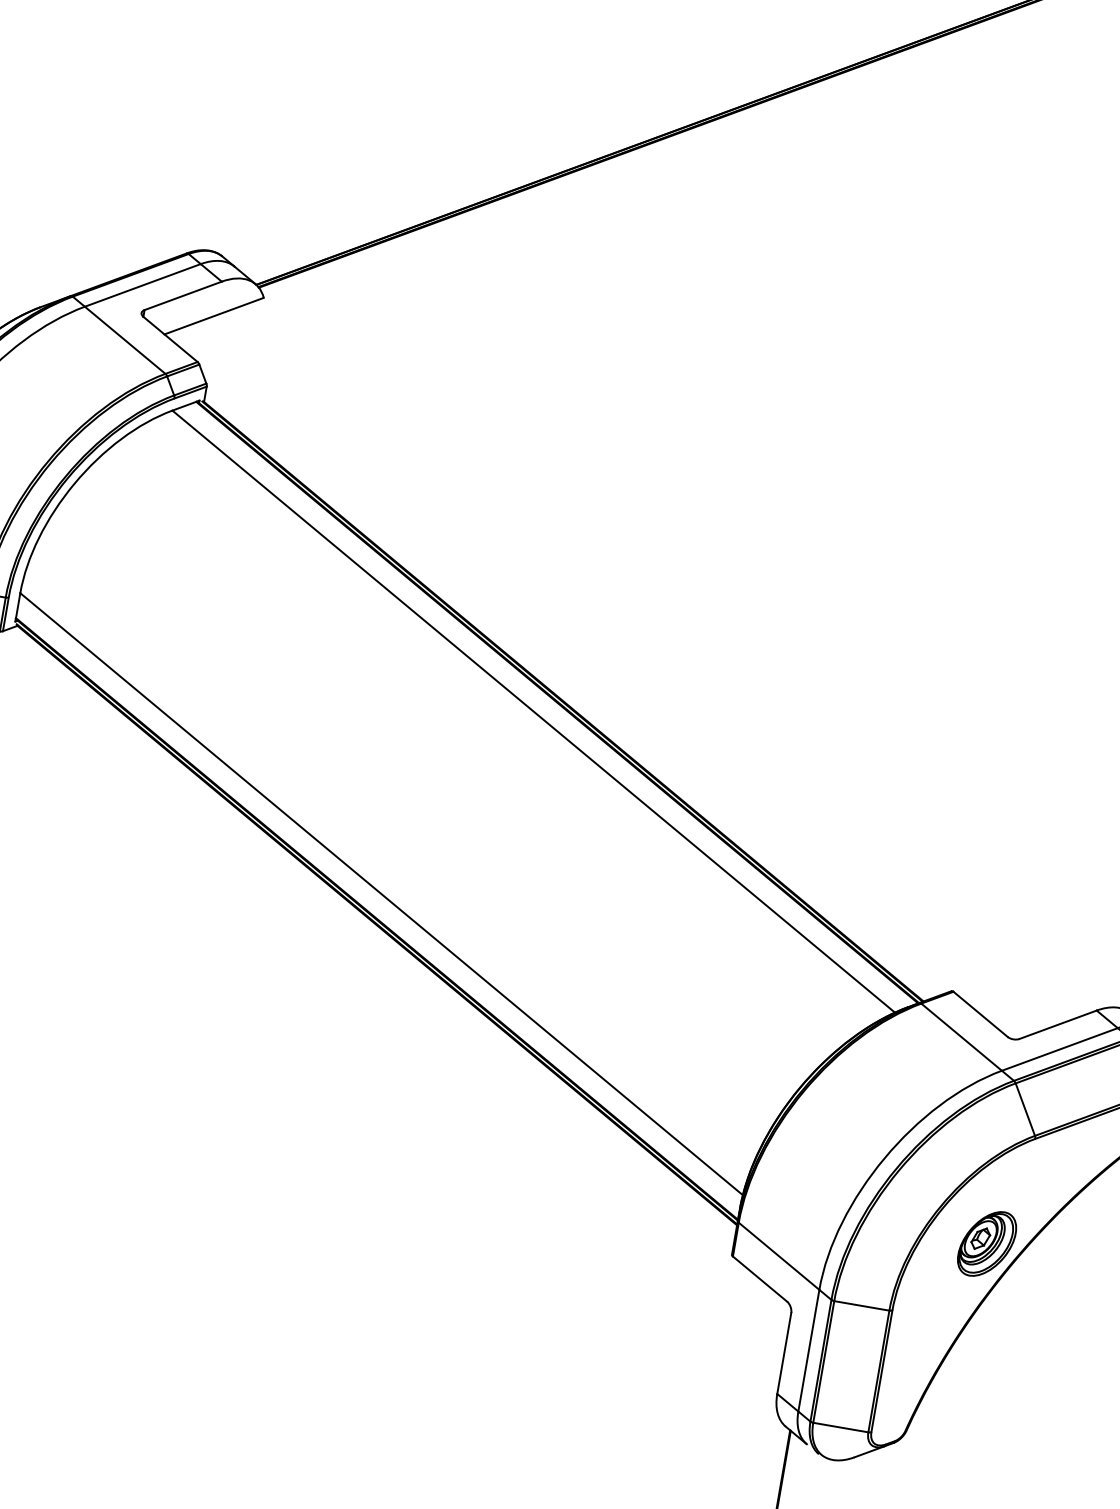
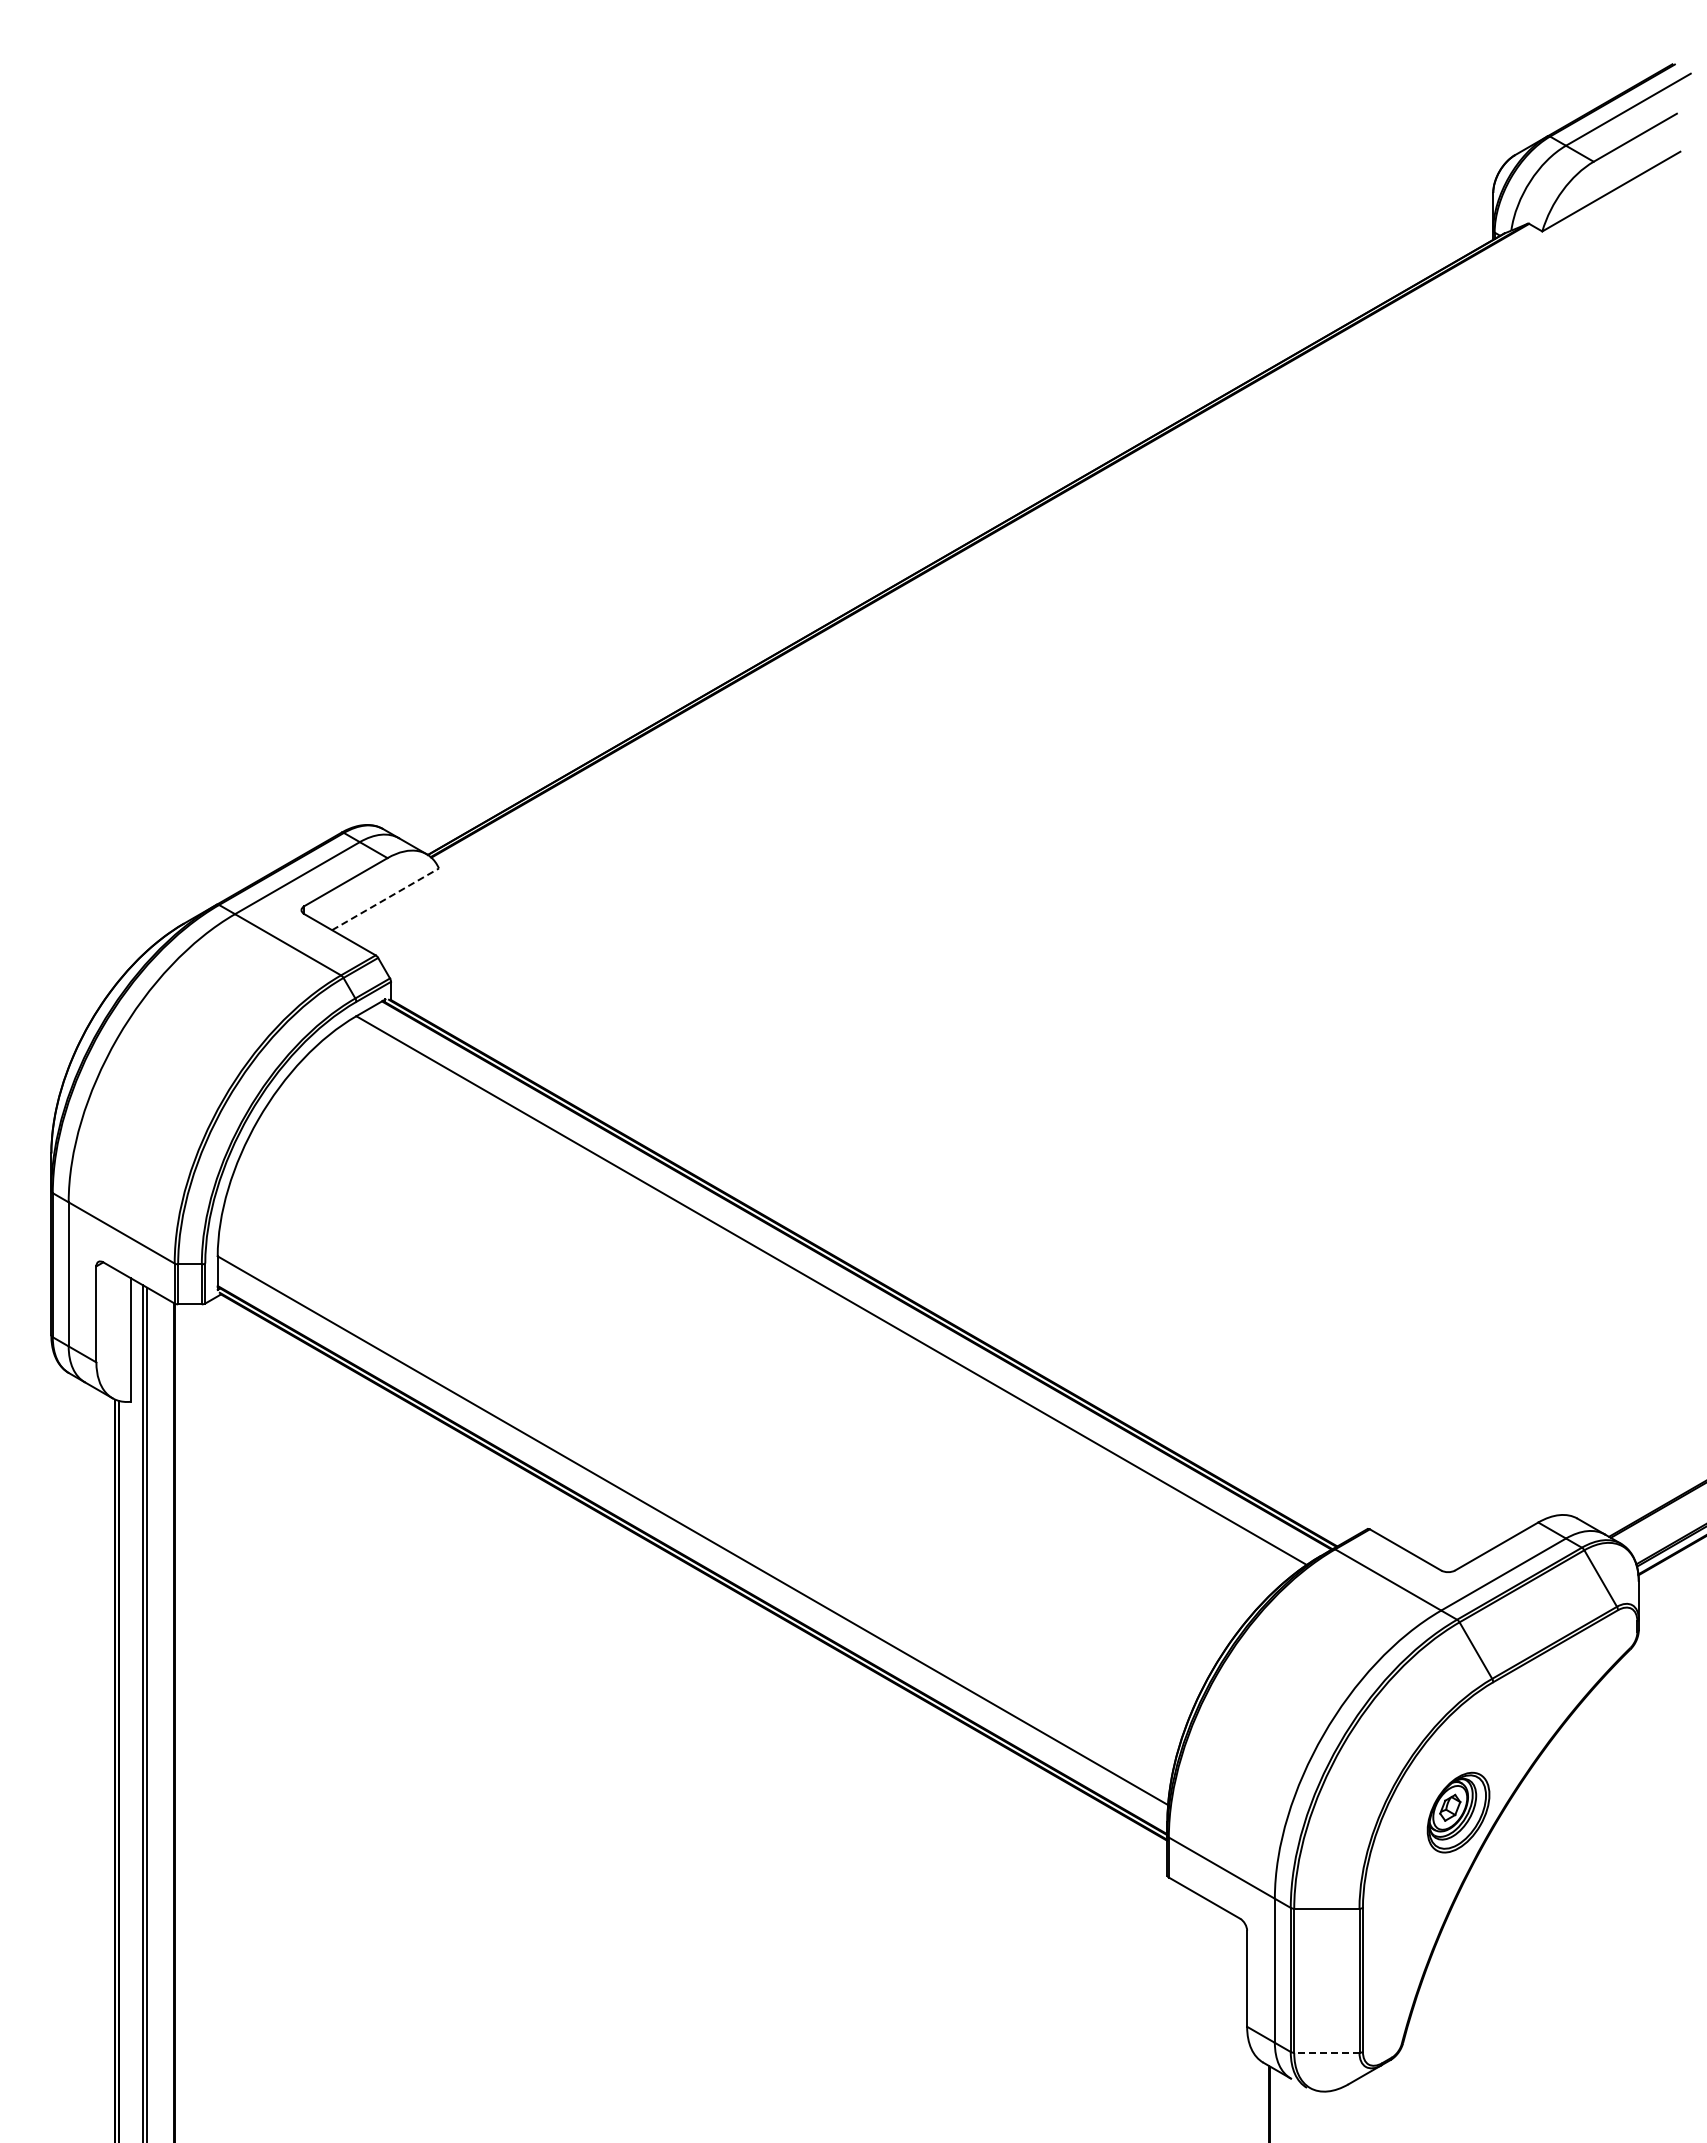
line: (214, 316) -> (385, 899), solid -> dashed
line: (840, 1427) -> (1326, 2052), solid -> dashed

